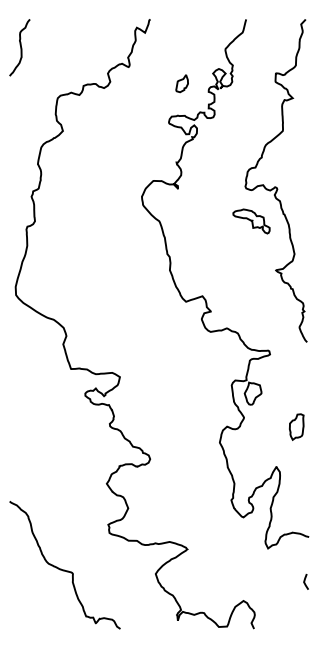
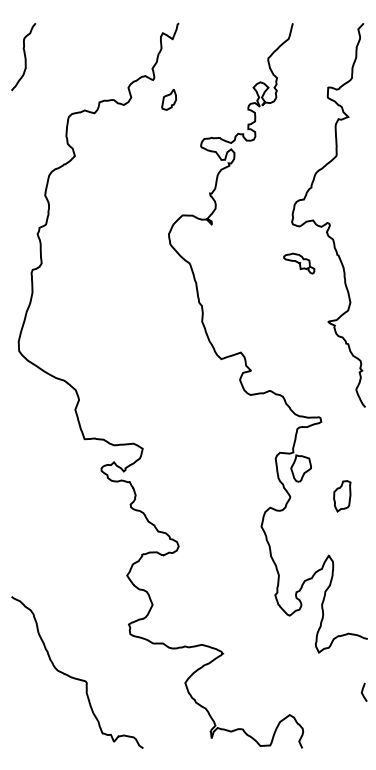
part: (181, 83) -> (168, 99), moved
part: (251, 221) -> (299, 263), size x0.7
part: (296, 426) -> (342, 495), moved

